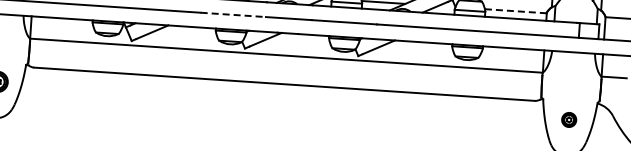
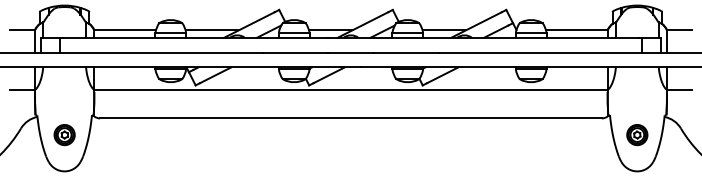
line: (515, 11) -> (576, 30), dashed -> solid
line: (233, 14) -> (295, 52), dashed -> solid
part: (569, 120) -> (637, 135), size x1.43

